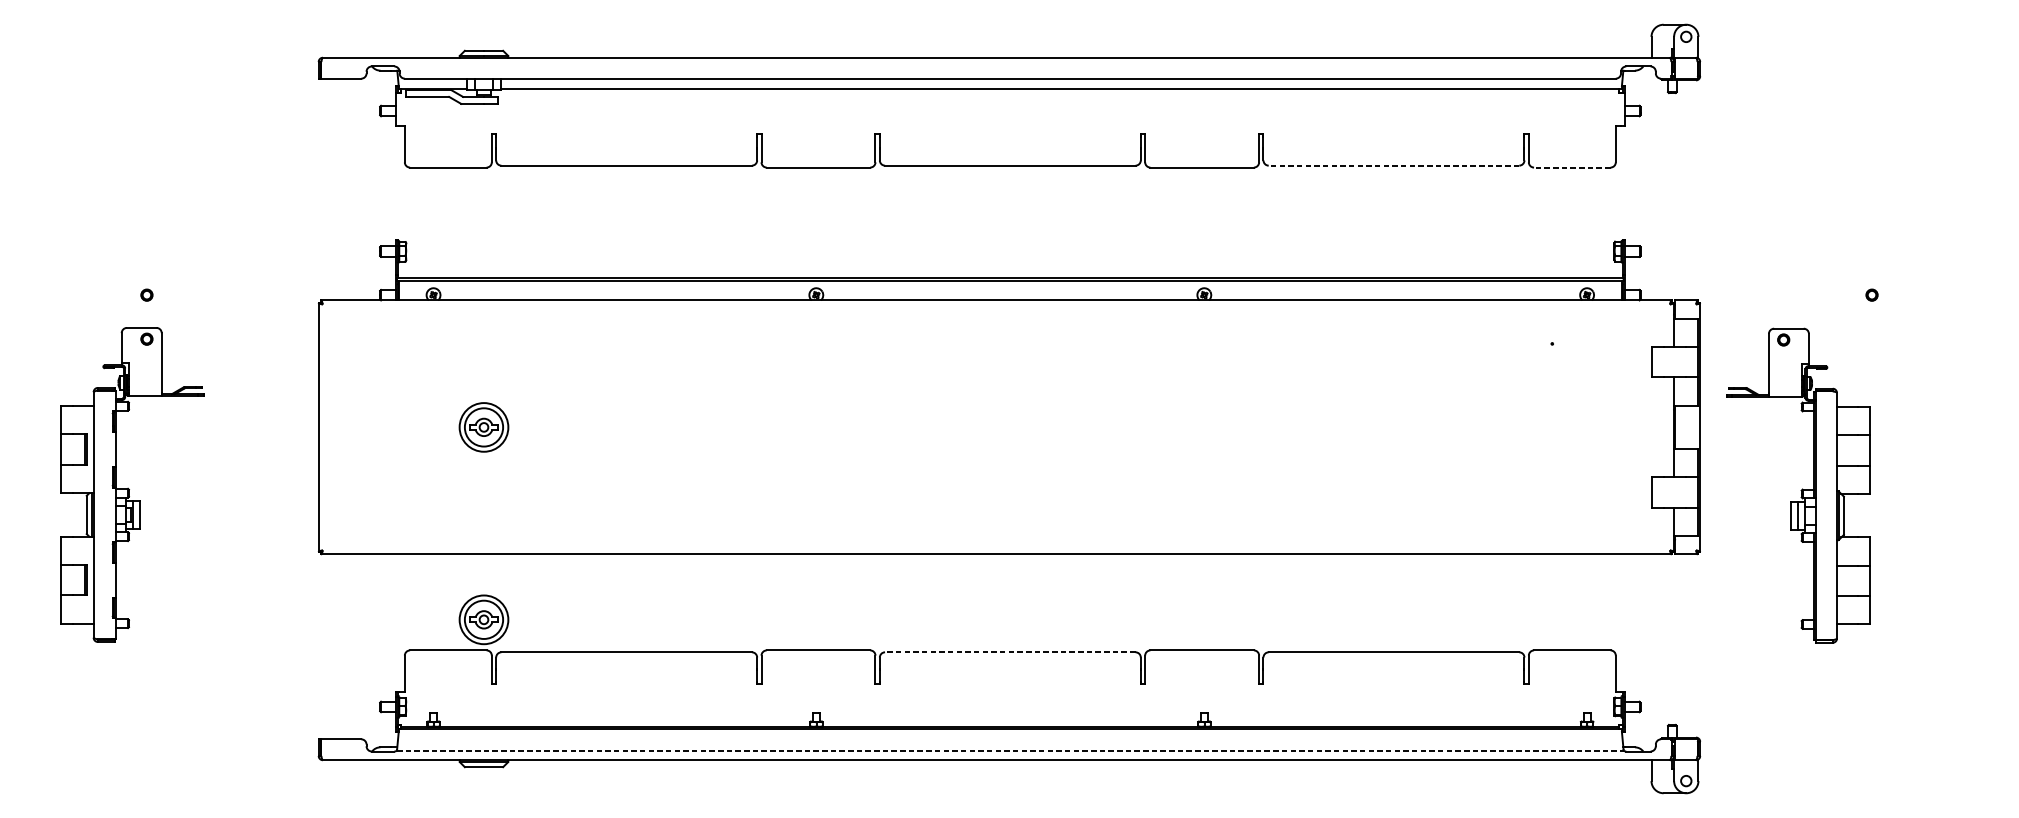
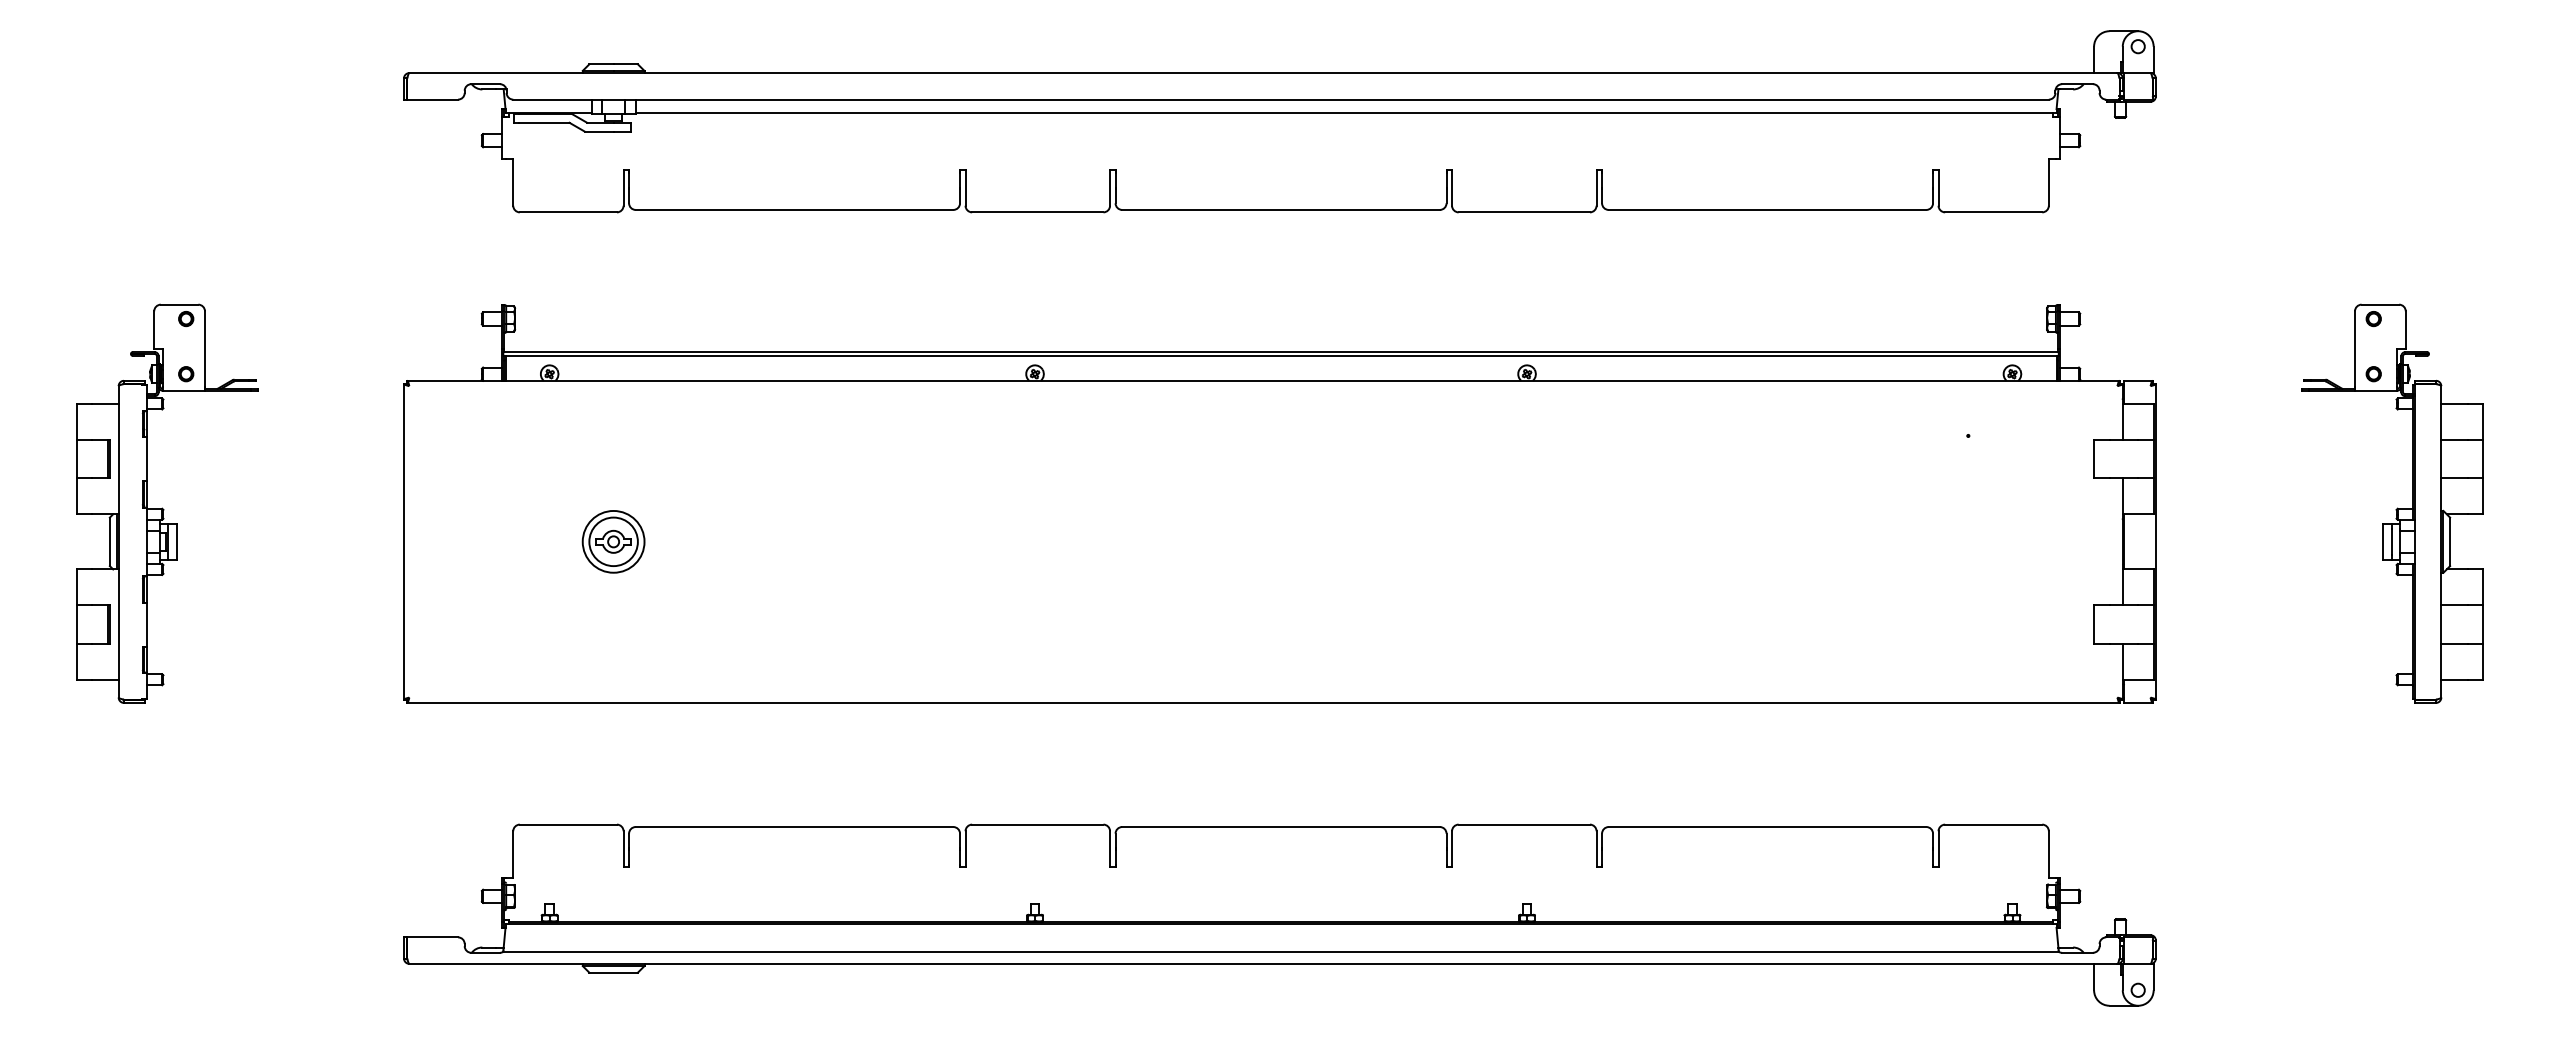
line: (1393, 165) -> (1767, 209), dashed -> solid
line: (1572, 167) -> (1993, 212), dashed -> solid
part: (128, 487) -> (162, 507), moved
part: (1802, 488) -> (2397, 507), moved
part: (483, 619) -> (613, 785), removed
line: (1010, 652) -> (1281, 827), dashed -> solid
line: (1010, 750) -> (1281, 951), dashed -> solid

